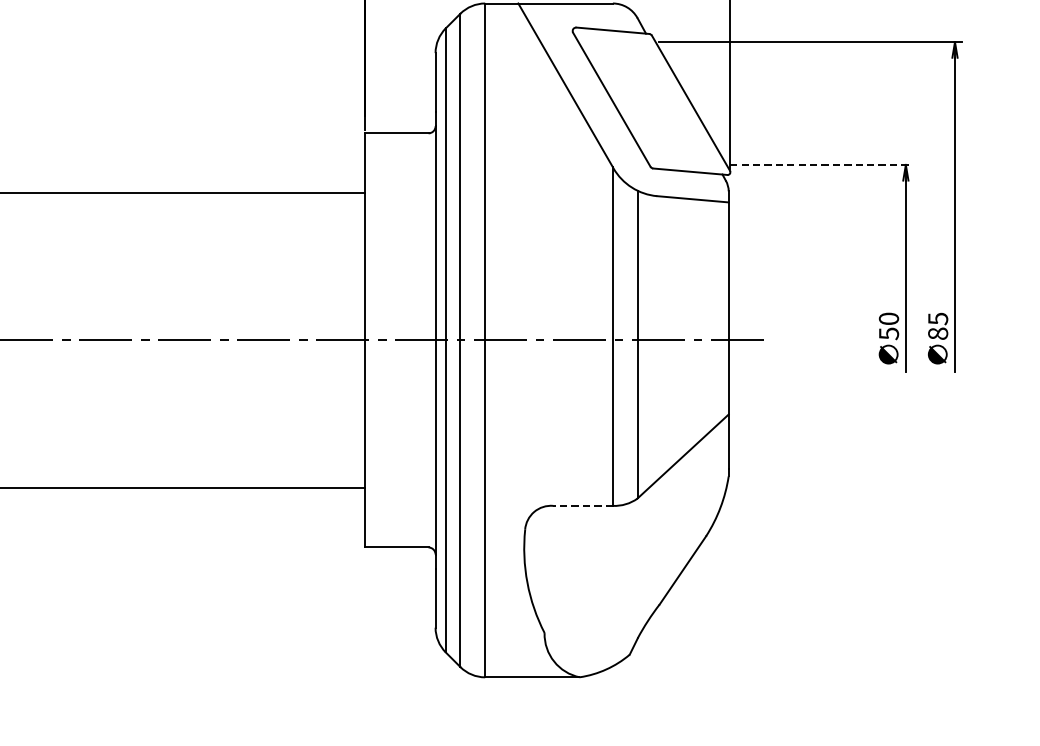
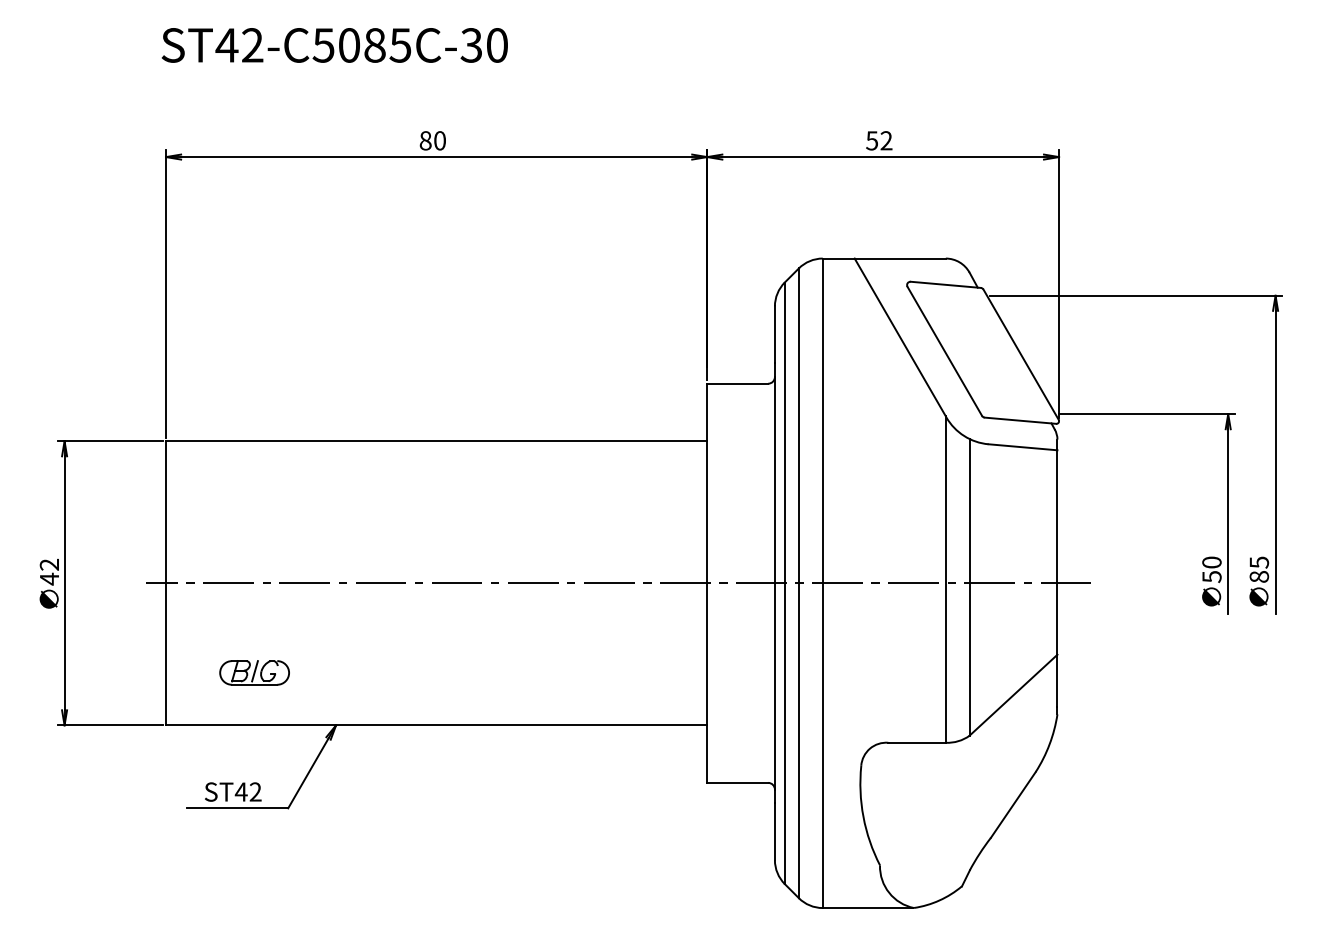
line: (822, 165) -> (1147, 414), dashed -> solid
line: (583, 505) -> (917, 742), dashed -> solid

